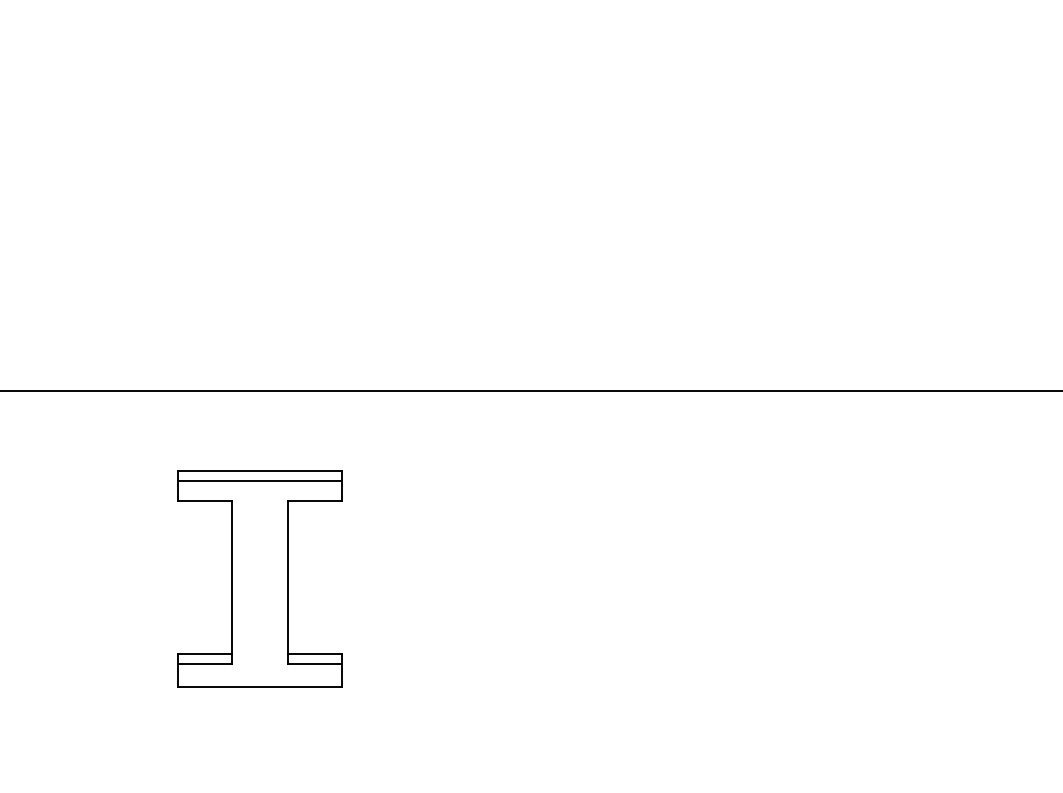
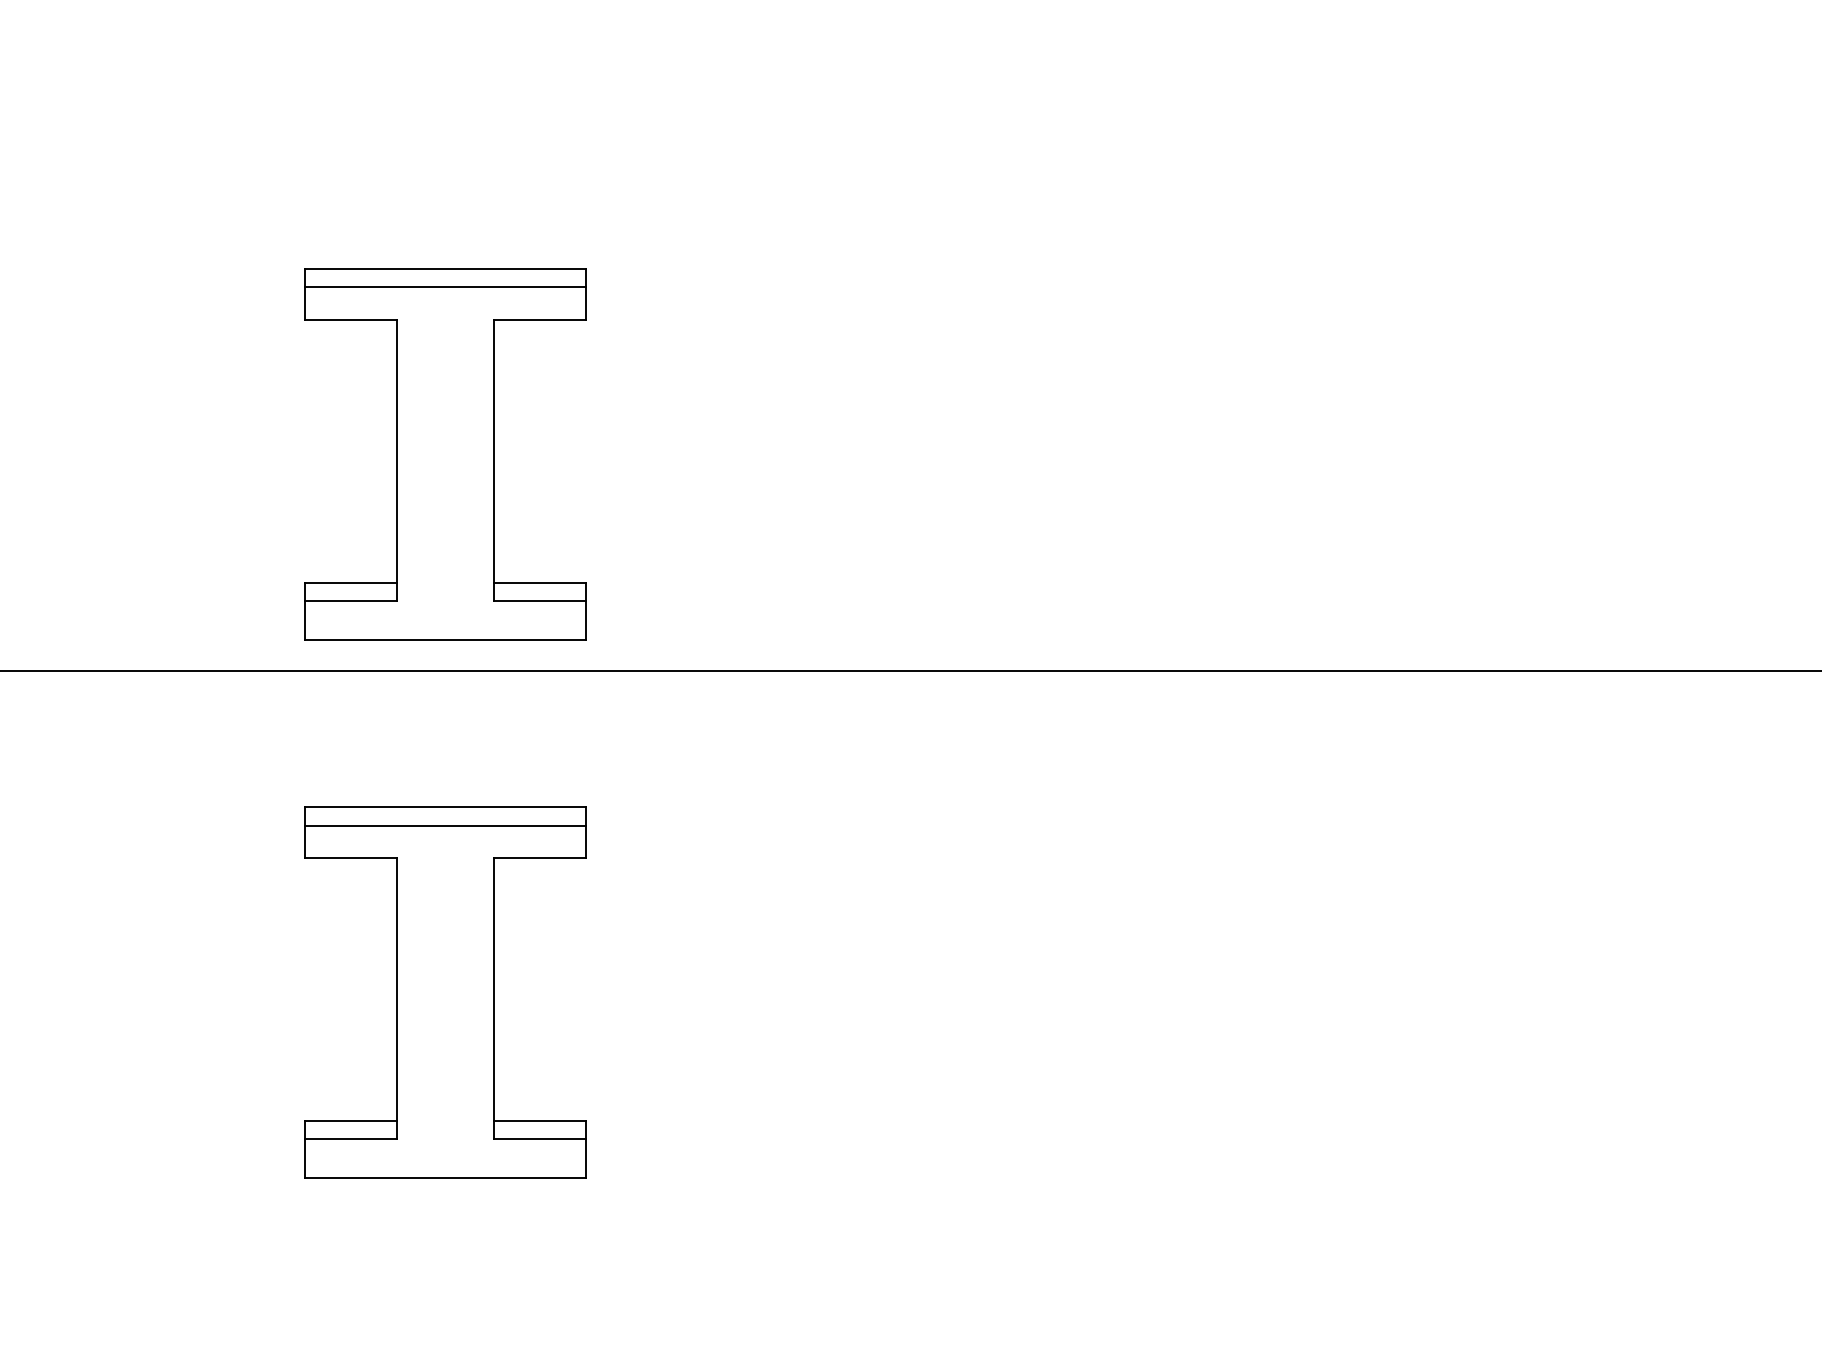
part: (259, 264) -> (444, 453), added

